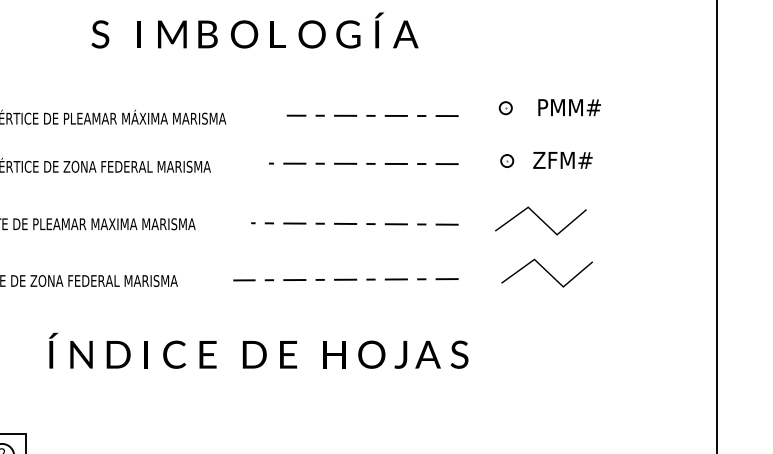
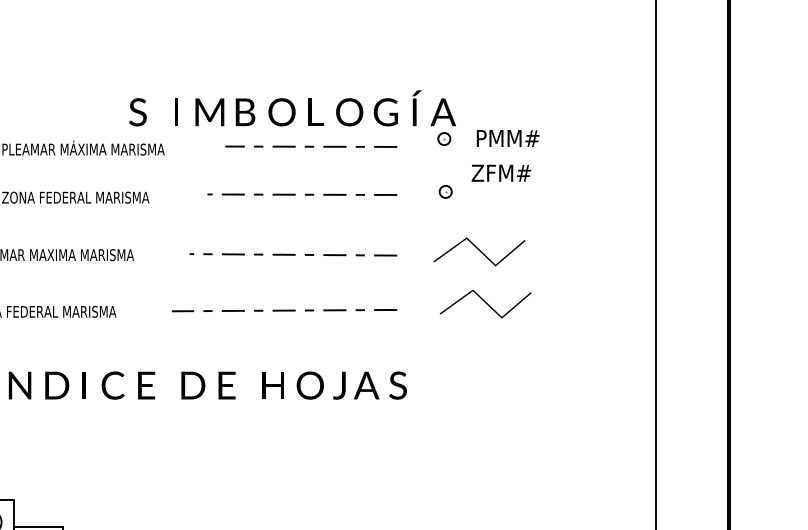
text: (254, 30) -> (292, 108), moved
text: (562, 159) -> (501, 172), moved

